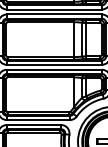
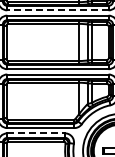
line: (54, 9) -> (57, 10), solid -> dashed
line: (34, 125) -> (36, 133), solid -> dashed

